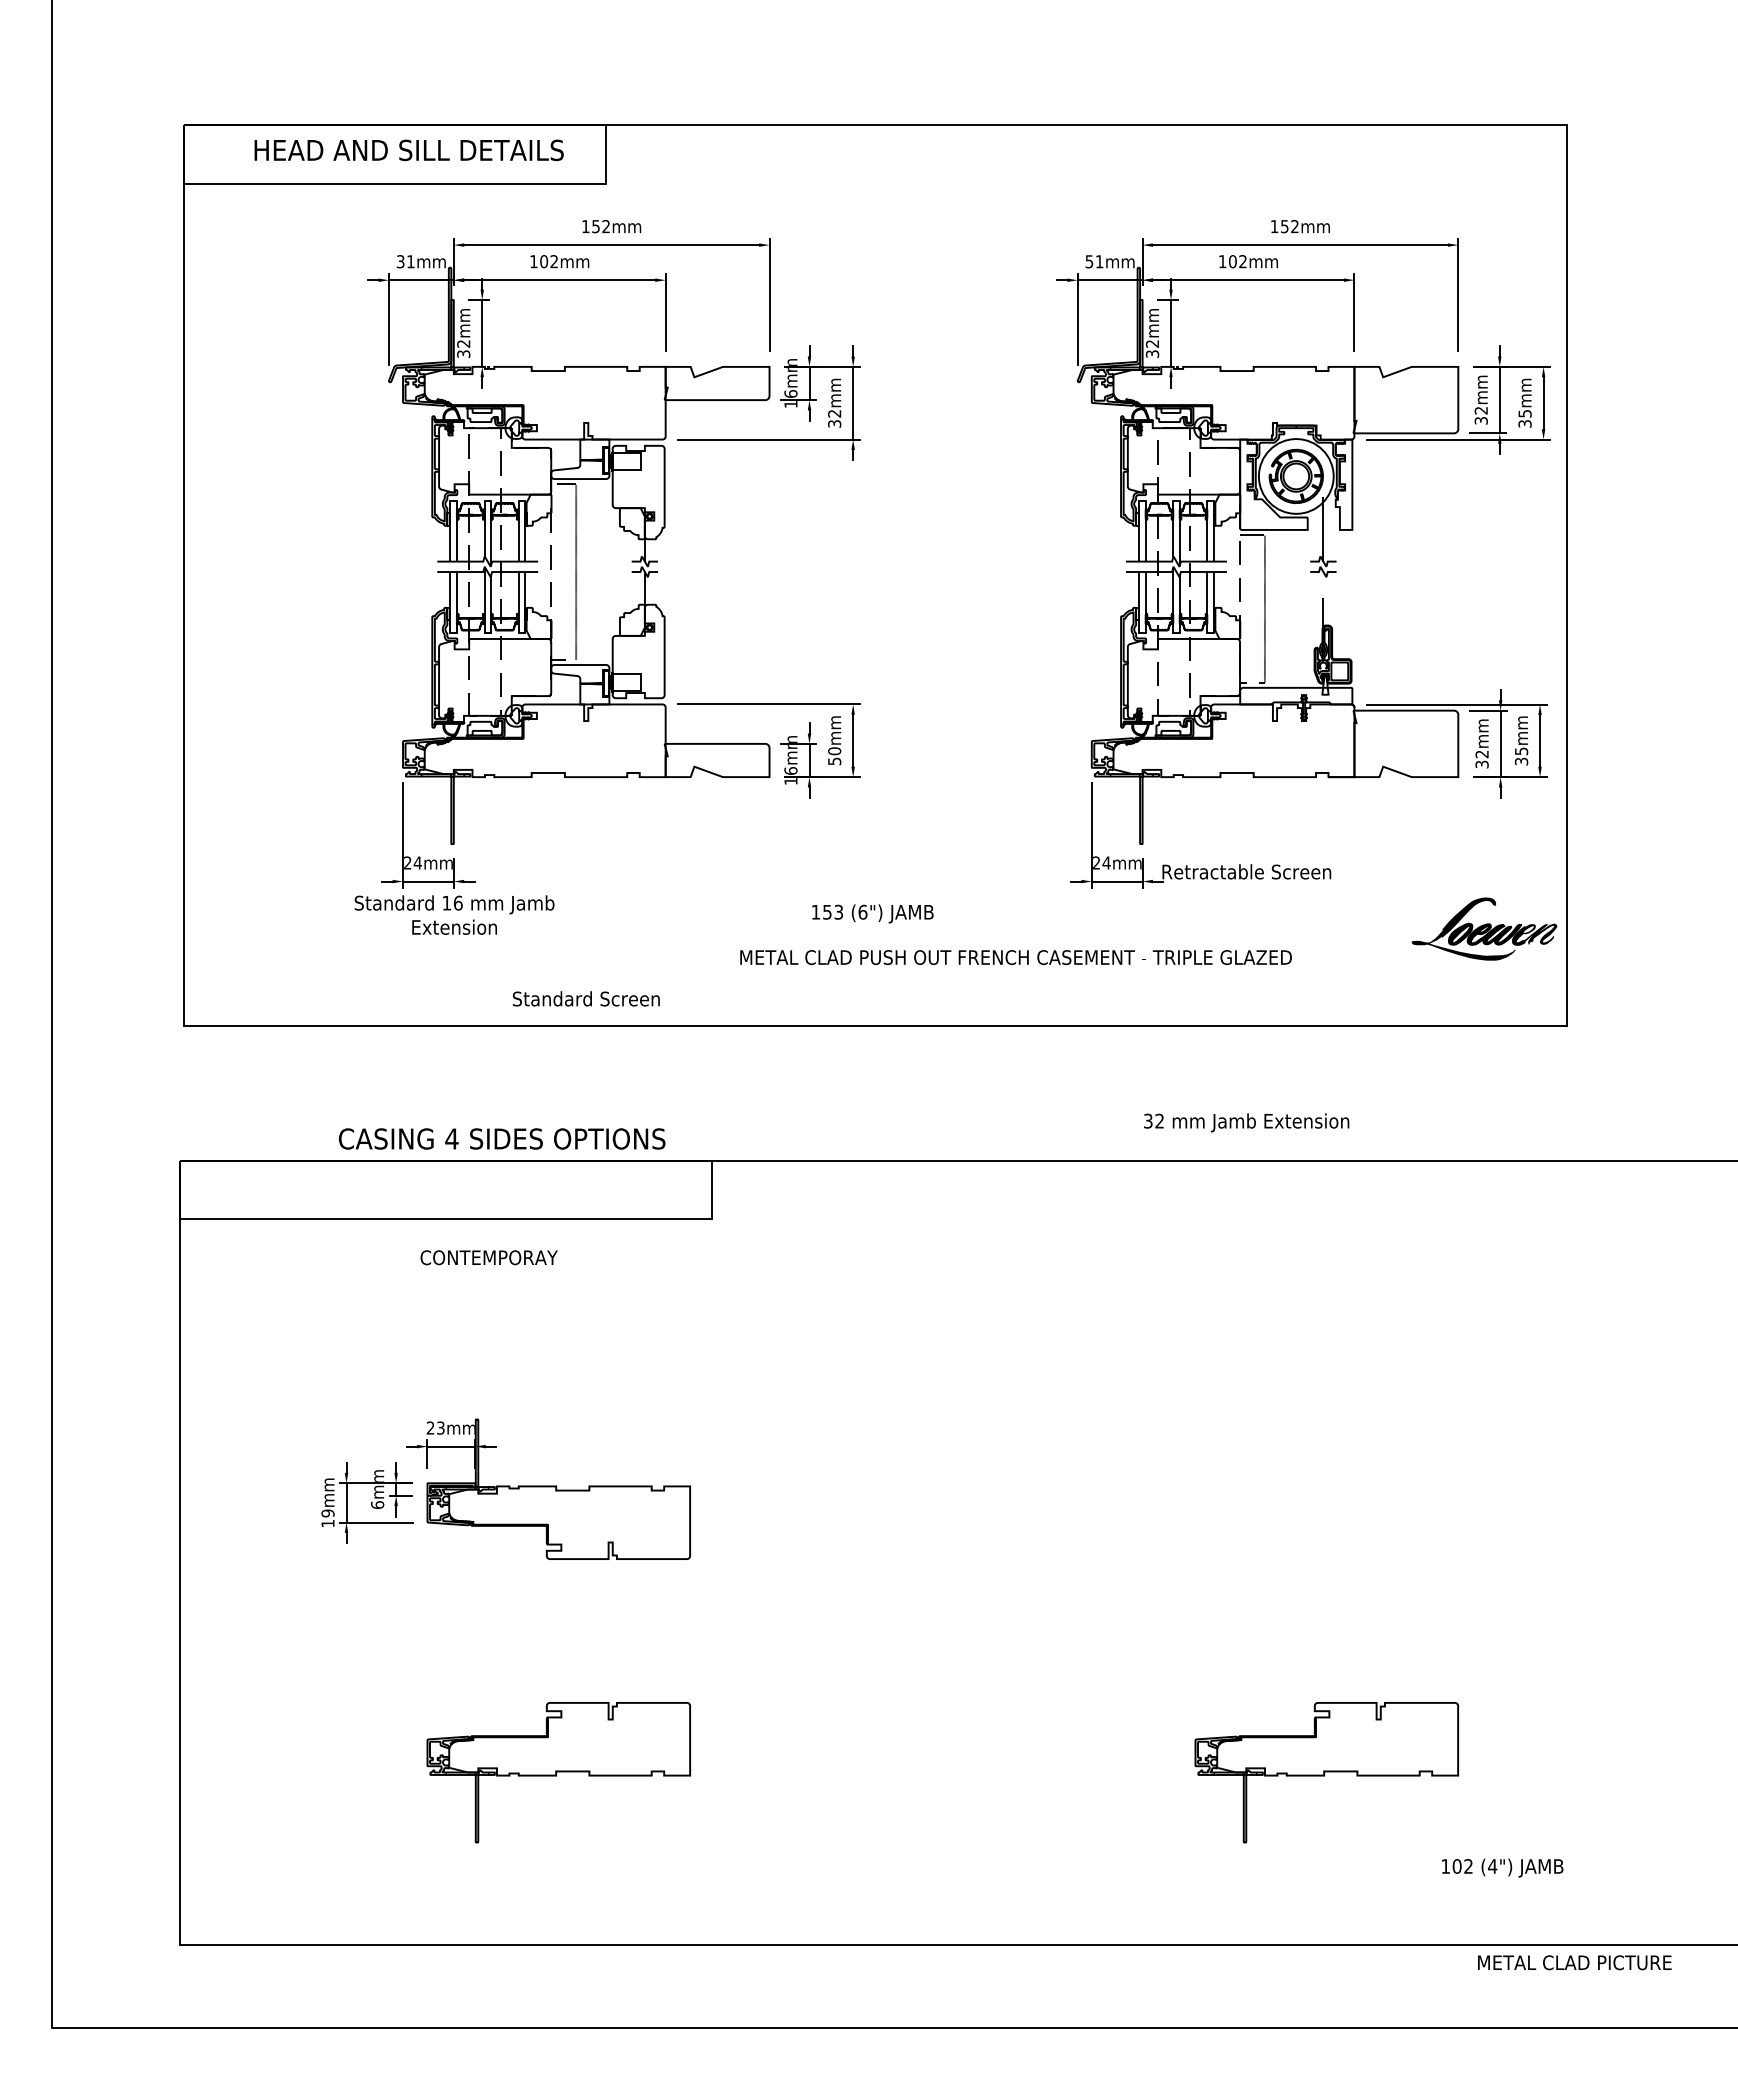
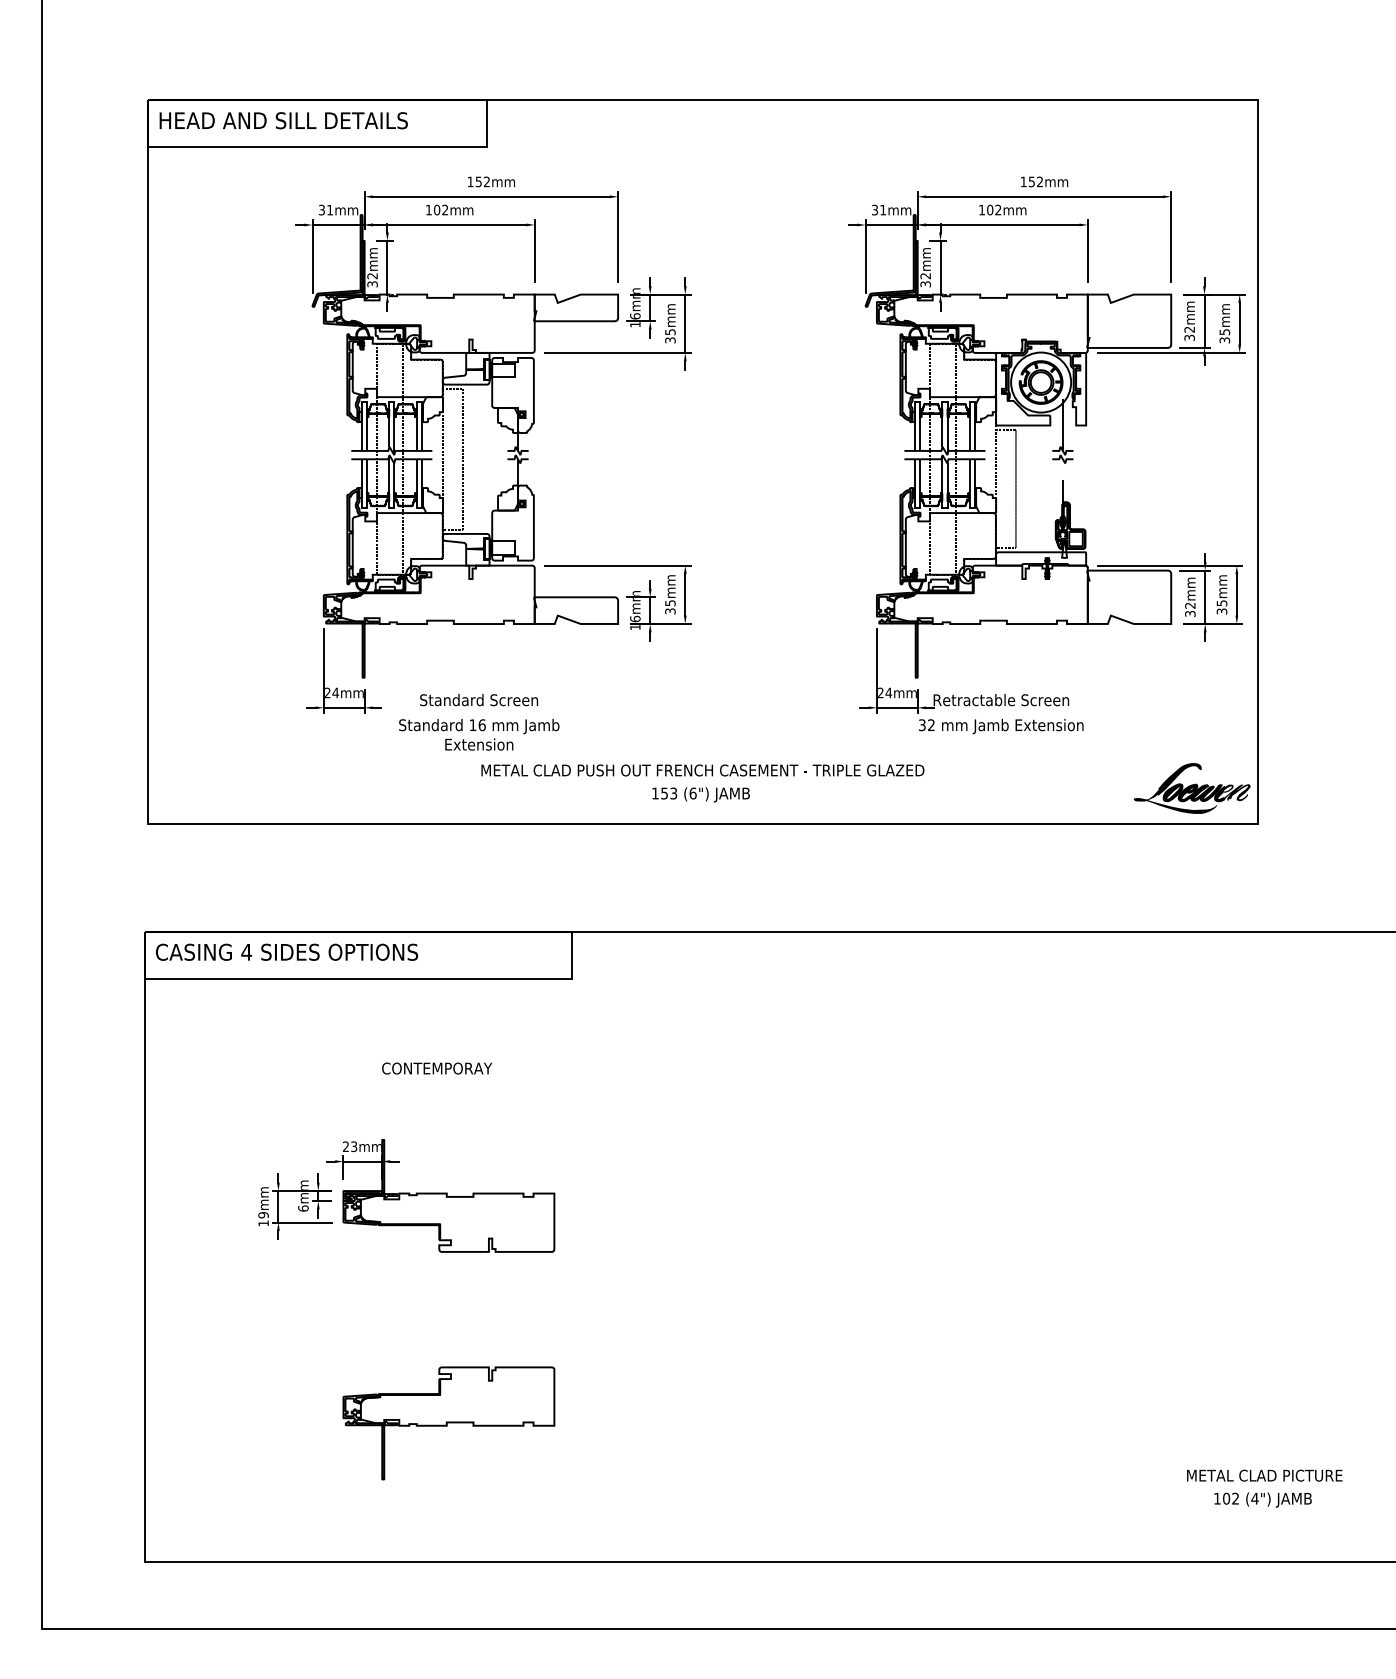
text: (408, 150) -> (283, 120), moved
text: (1089, 261) -> (875, 209), 51mm -> 31mm
text: (834, 413) -> (670, 332), 32mm -> 35mm
text: (834, 755) -> (670, 606), 50mm -> 35mm
text: (872, 913) -> (700, 794), moved
text: (454, 914) -> (479, 734), moved
part: (1484, 928) -> (1192, 788), moved
text: (1015, 957) -> (702, 770), moved
text: (586, 998) -> (479, 699), moved
text: (1246, 1122) -> (1001, 726), moved
text: (502, 1138) -> (287, 951), moved
text: (488, 1257) -> (436, 1068), moved
part: (1326, 1772) -> (1065, 1423), removed
text: (1502, 1867) -> (1262, 1499), moved
text: (1574, 1962) -> (1264, 1475), moved

